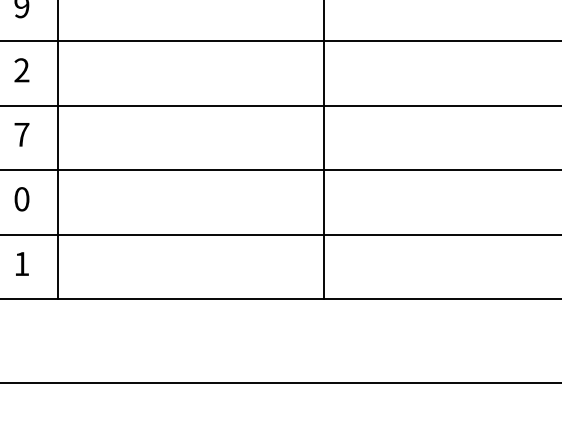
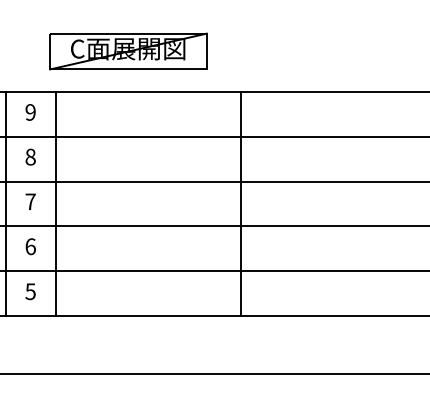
text: (21, 69) -> (30, 156), 2 -> 8
text: (21, 198) -> (30, 246), 0 -> 6
text: (21, 263) -> (30, 291), 1 -> 5

